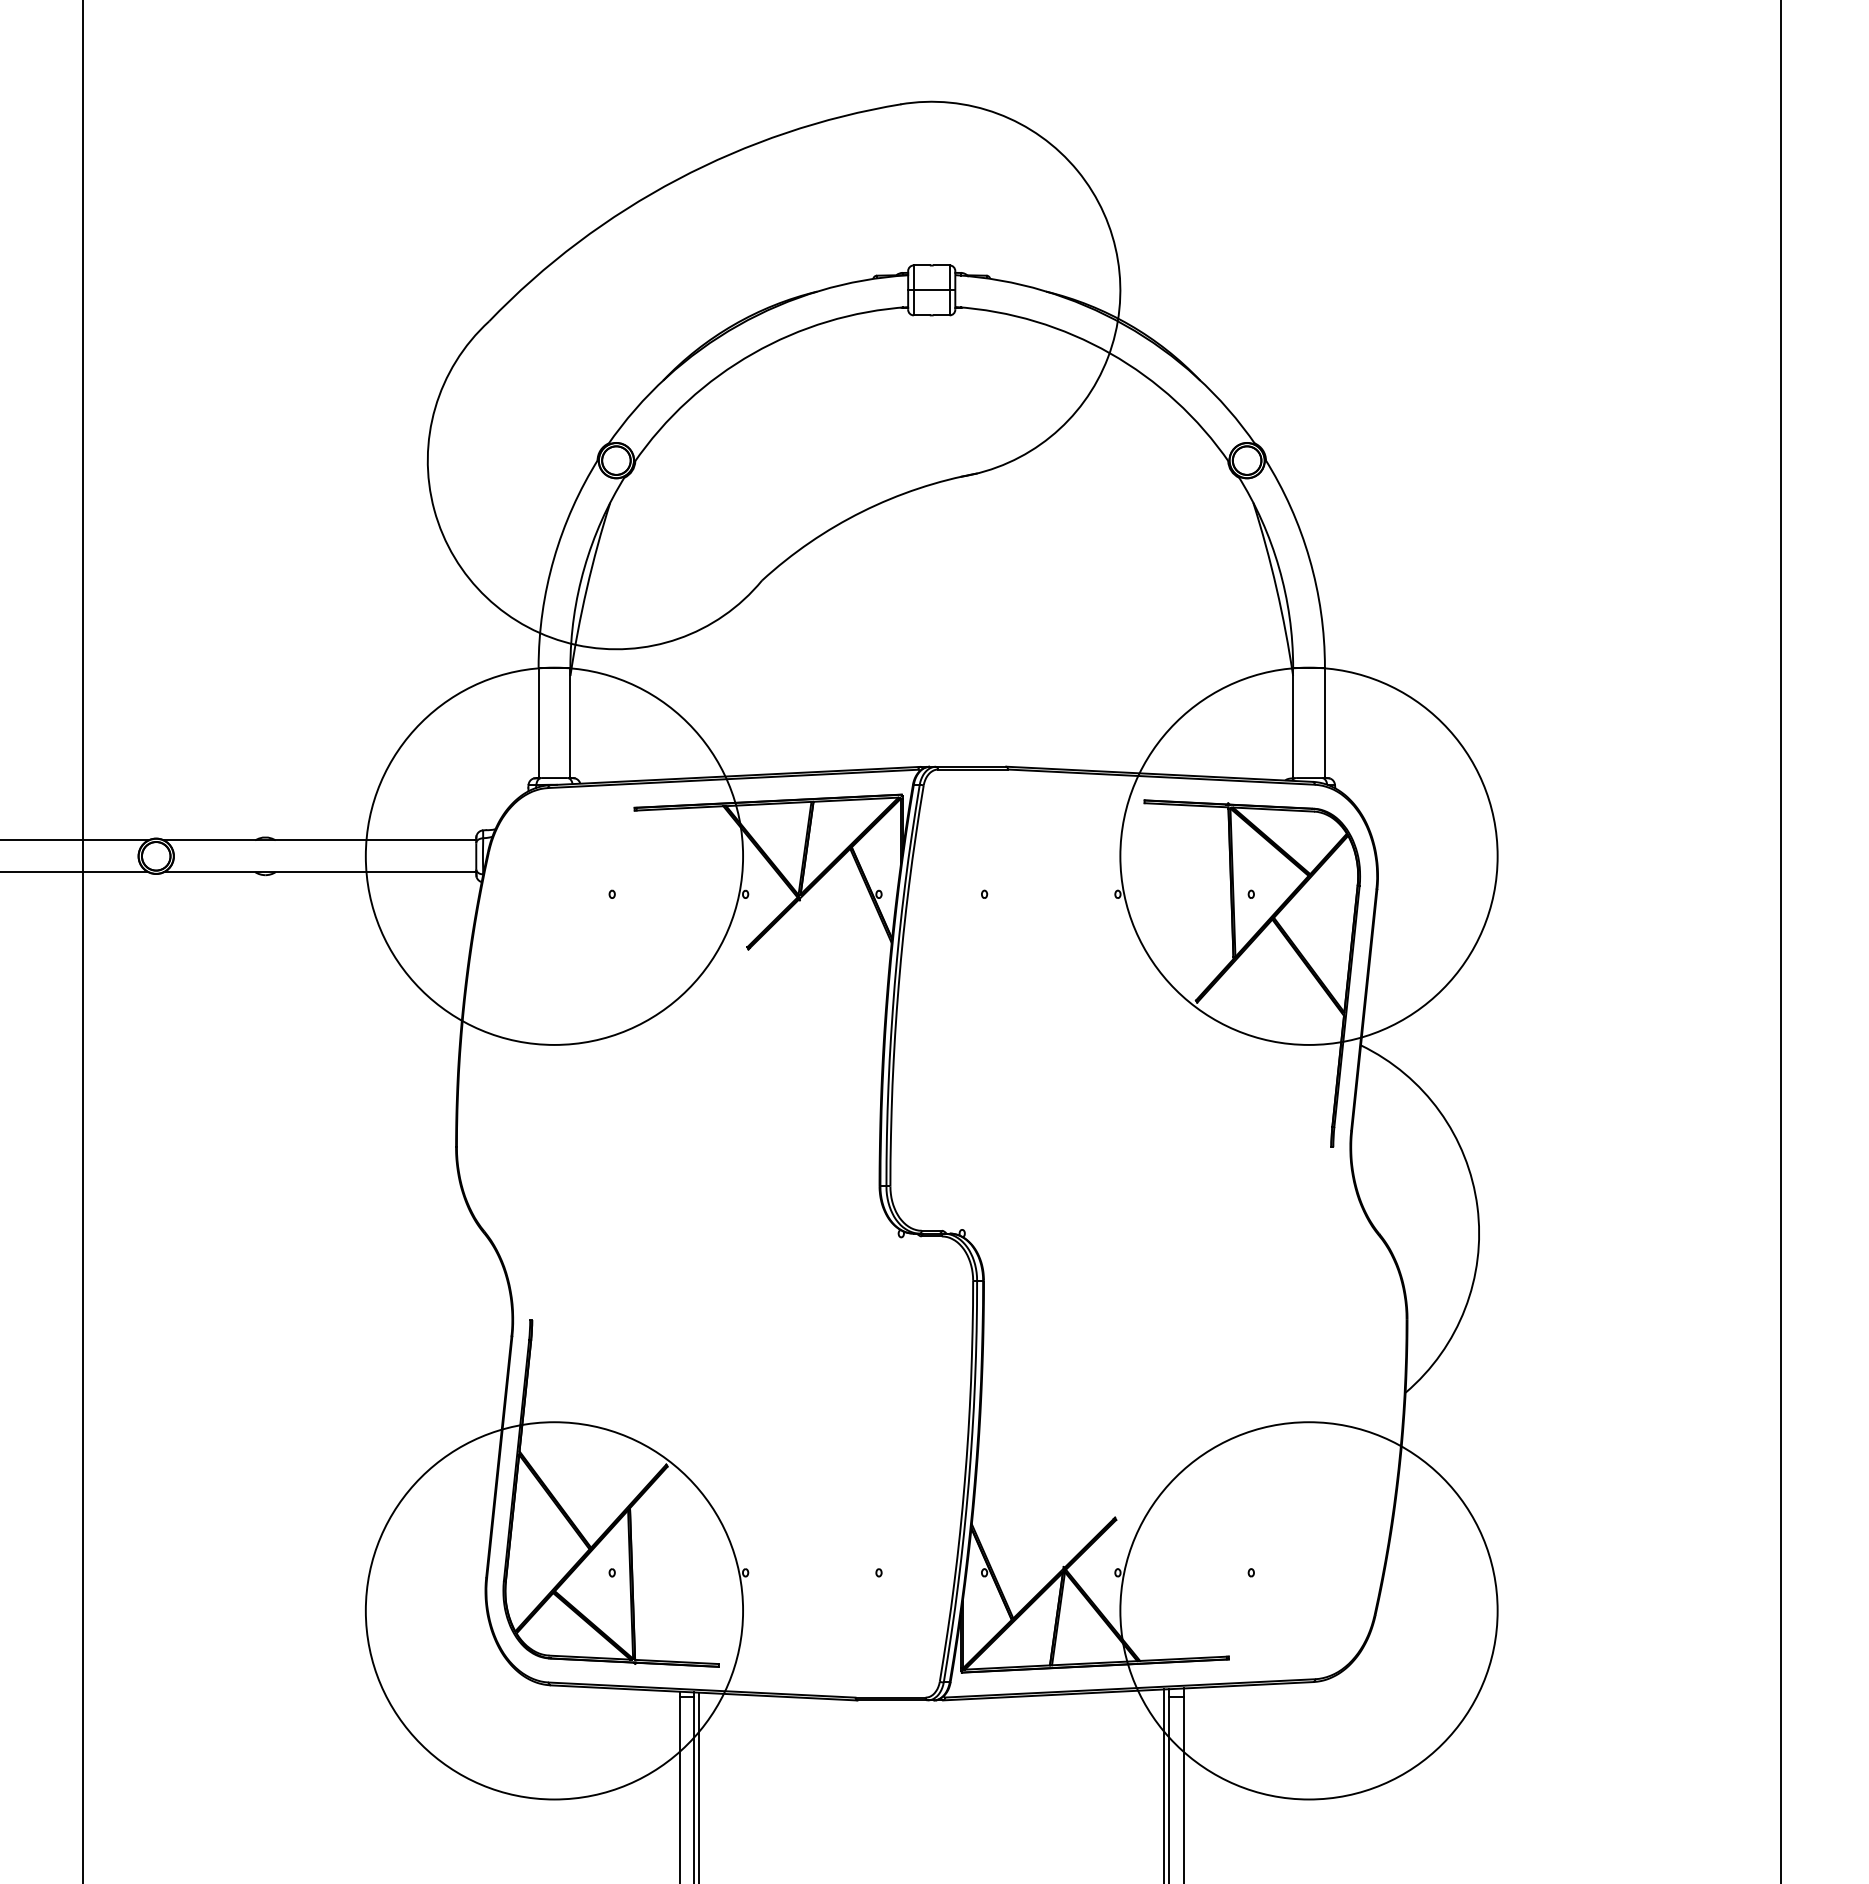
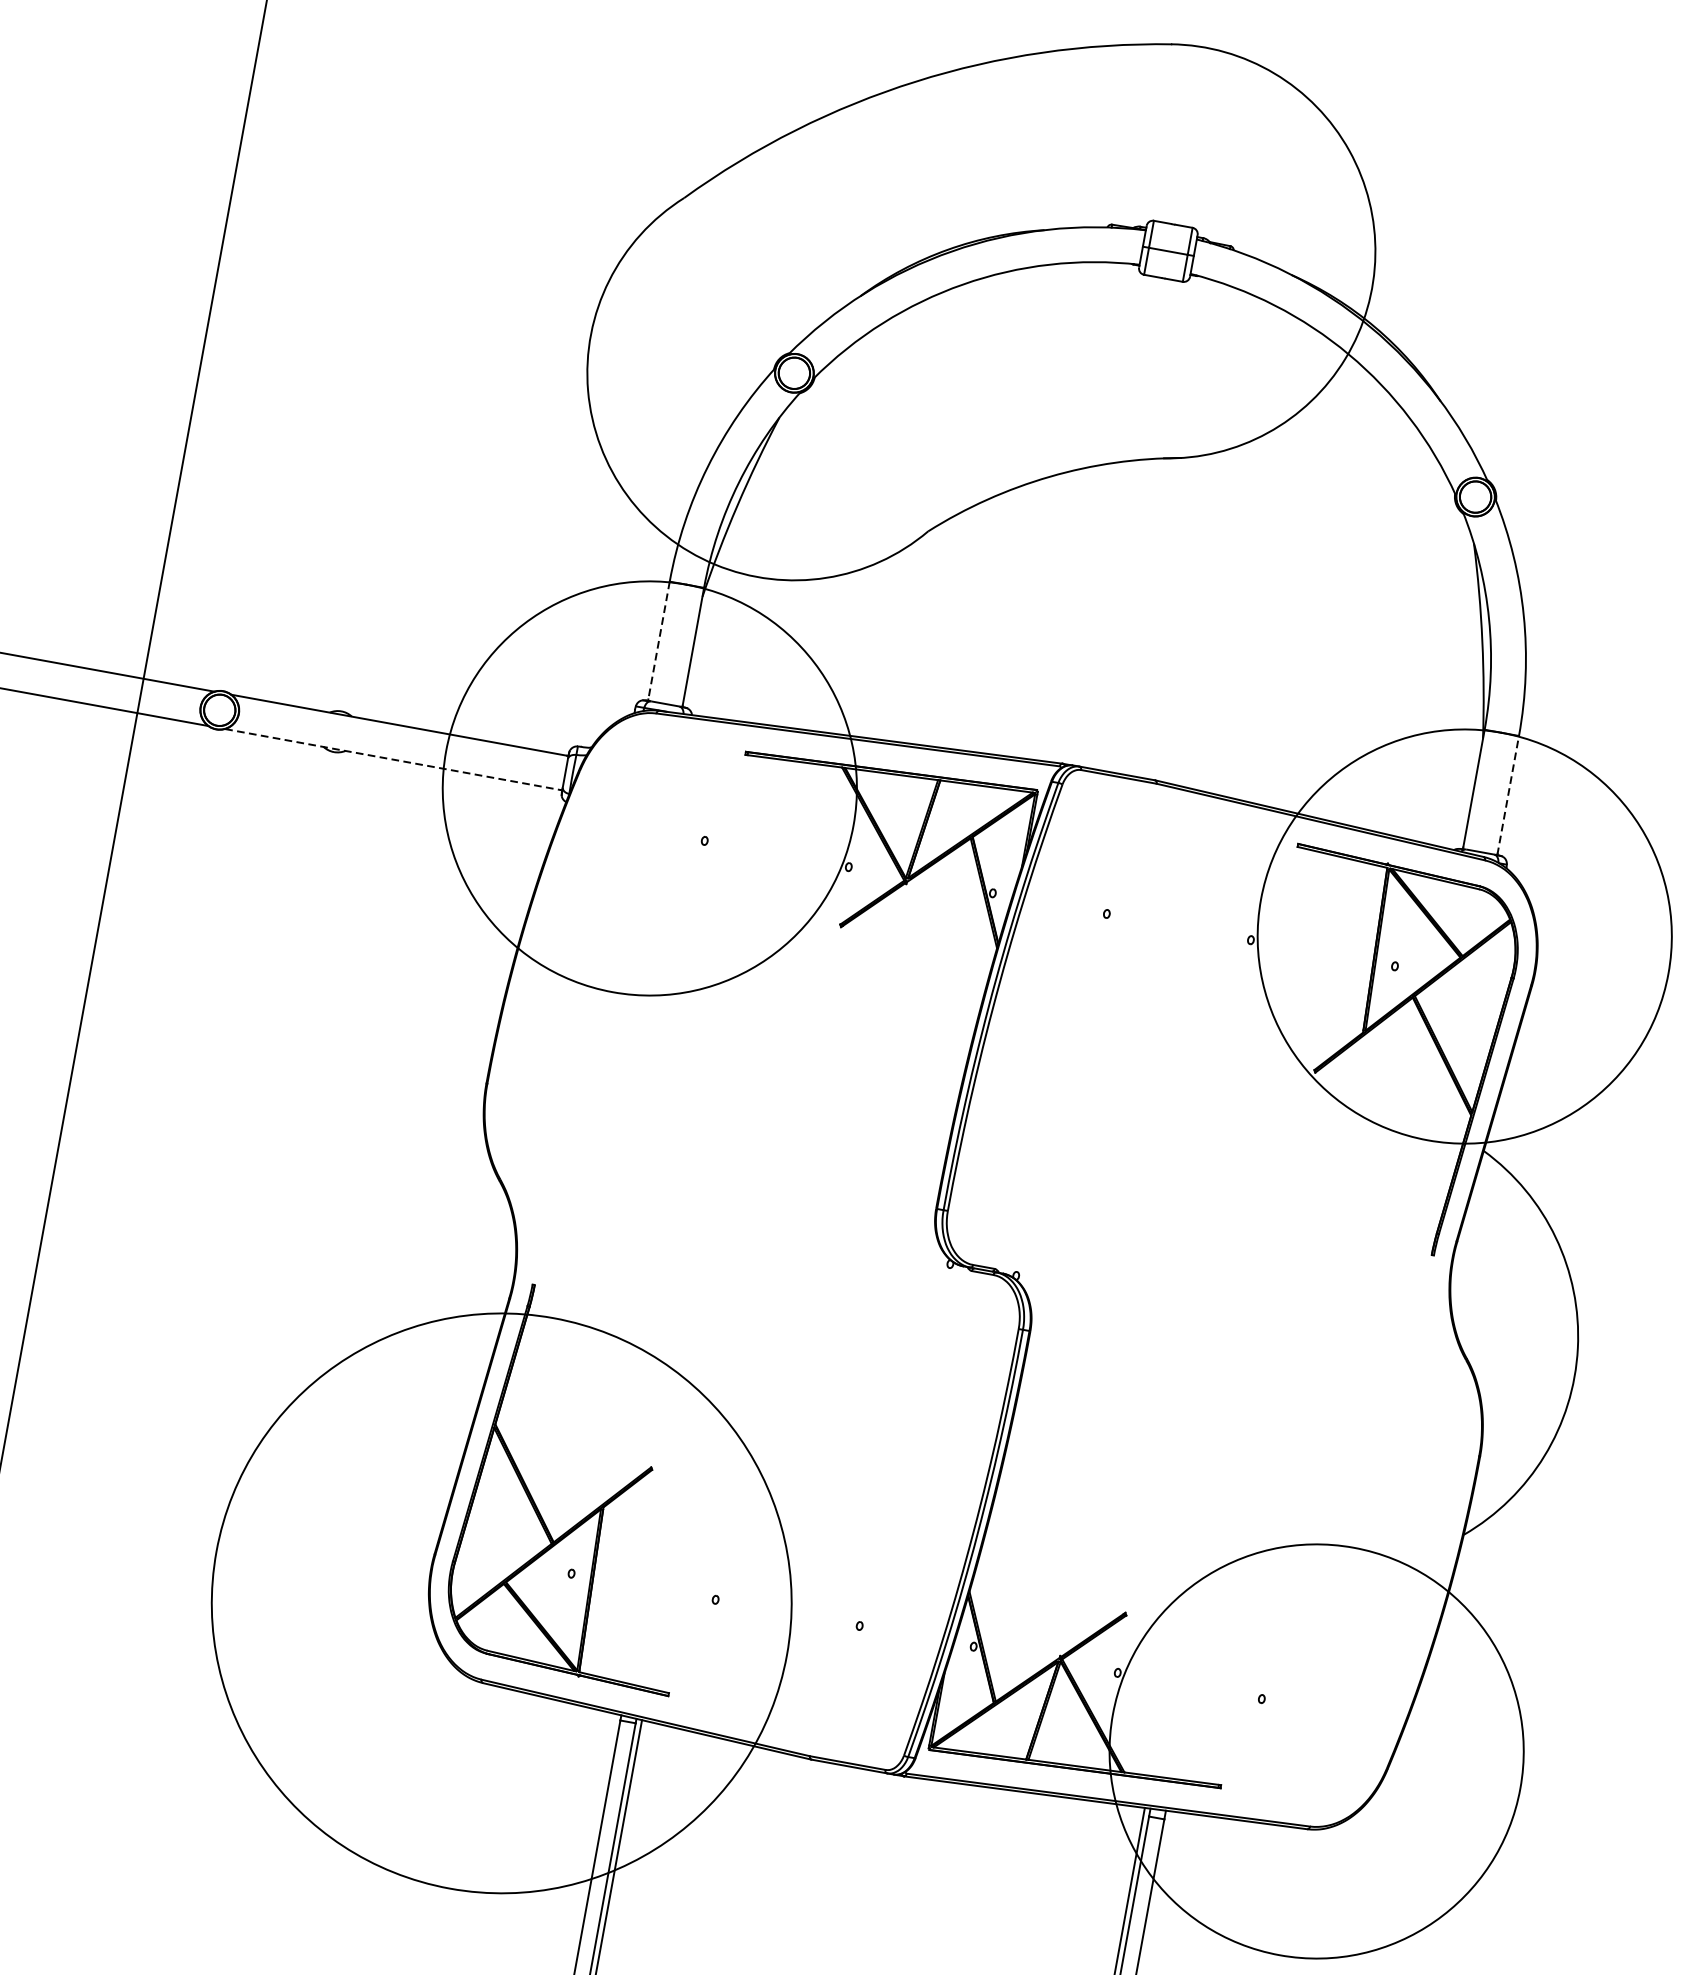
line: (1324, 722) -> (1507, 795), solid -> dashed
line: (538, 723) -> (658, 641), solid -> dashed
line: (320, 872) -> (393, 760), solid -> dashed
circle: (554, 1610) -> (501, 1603), size x1.4

